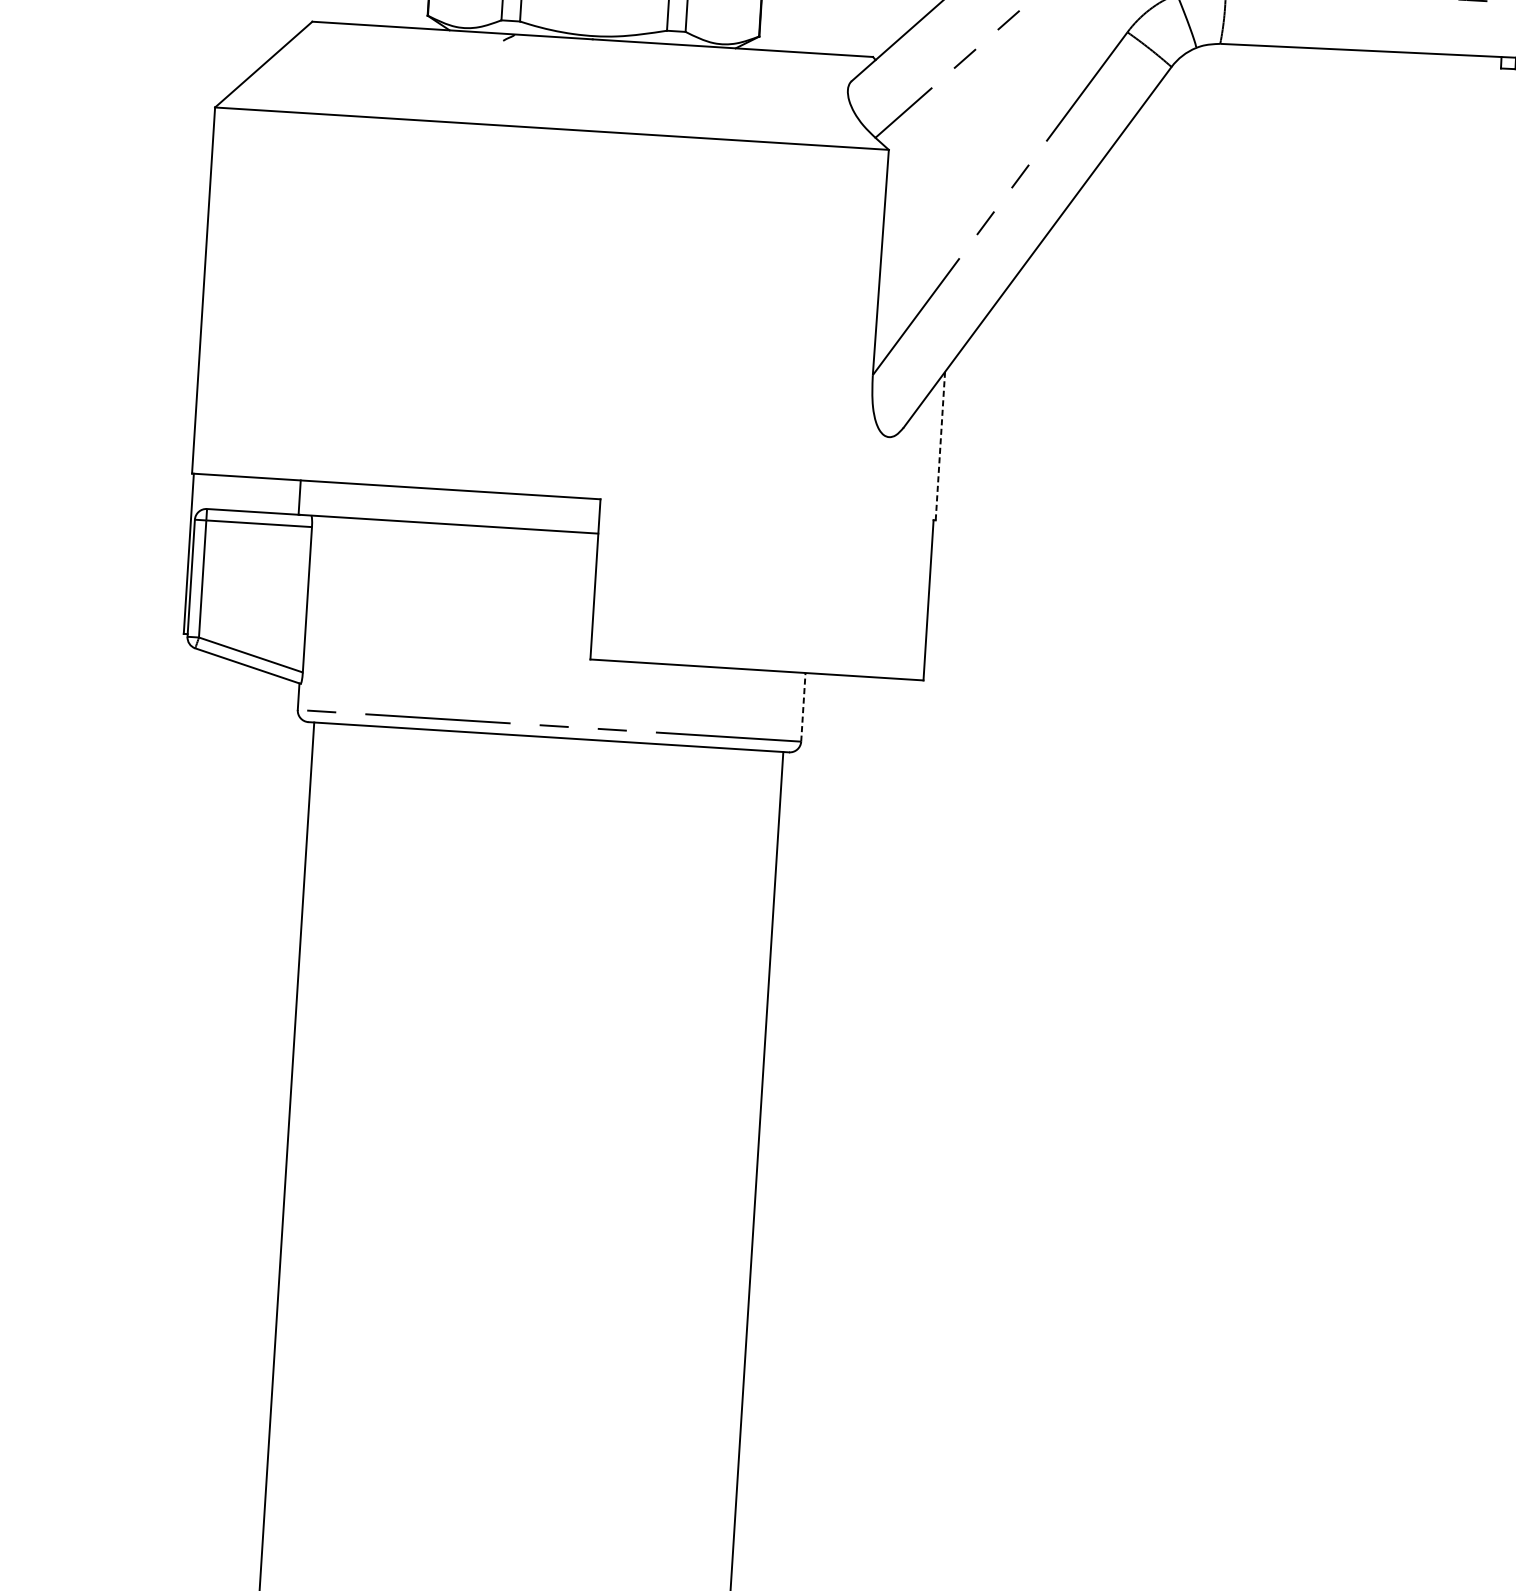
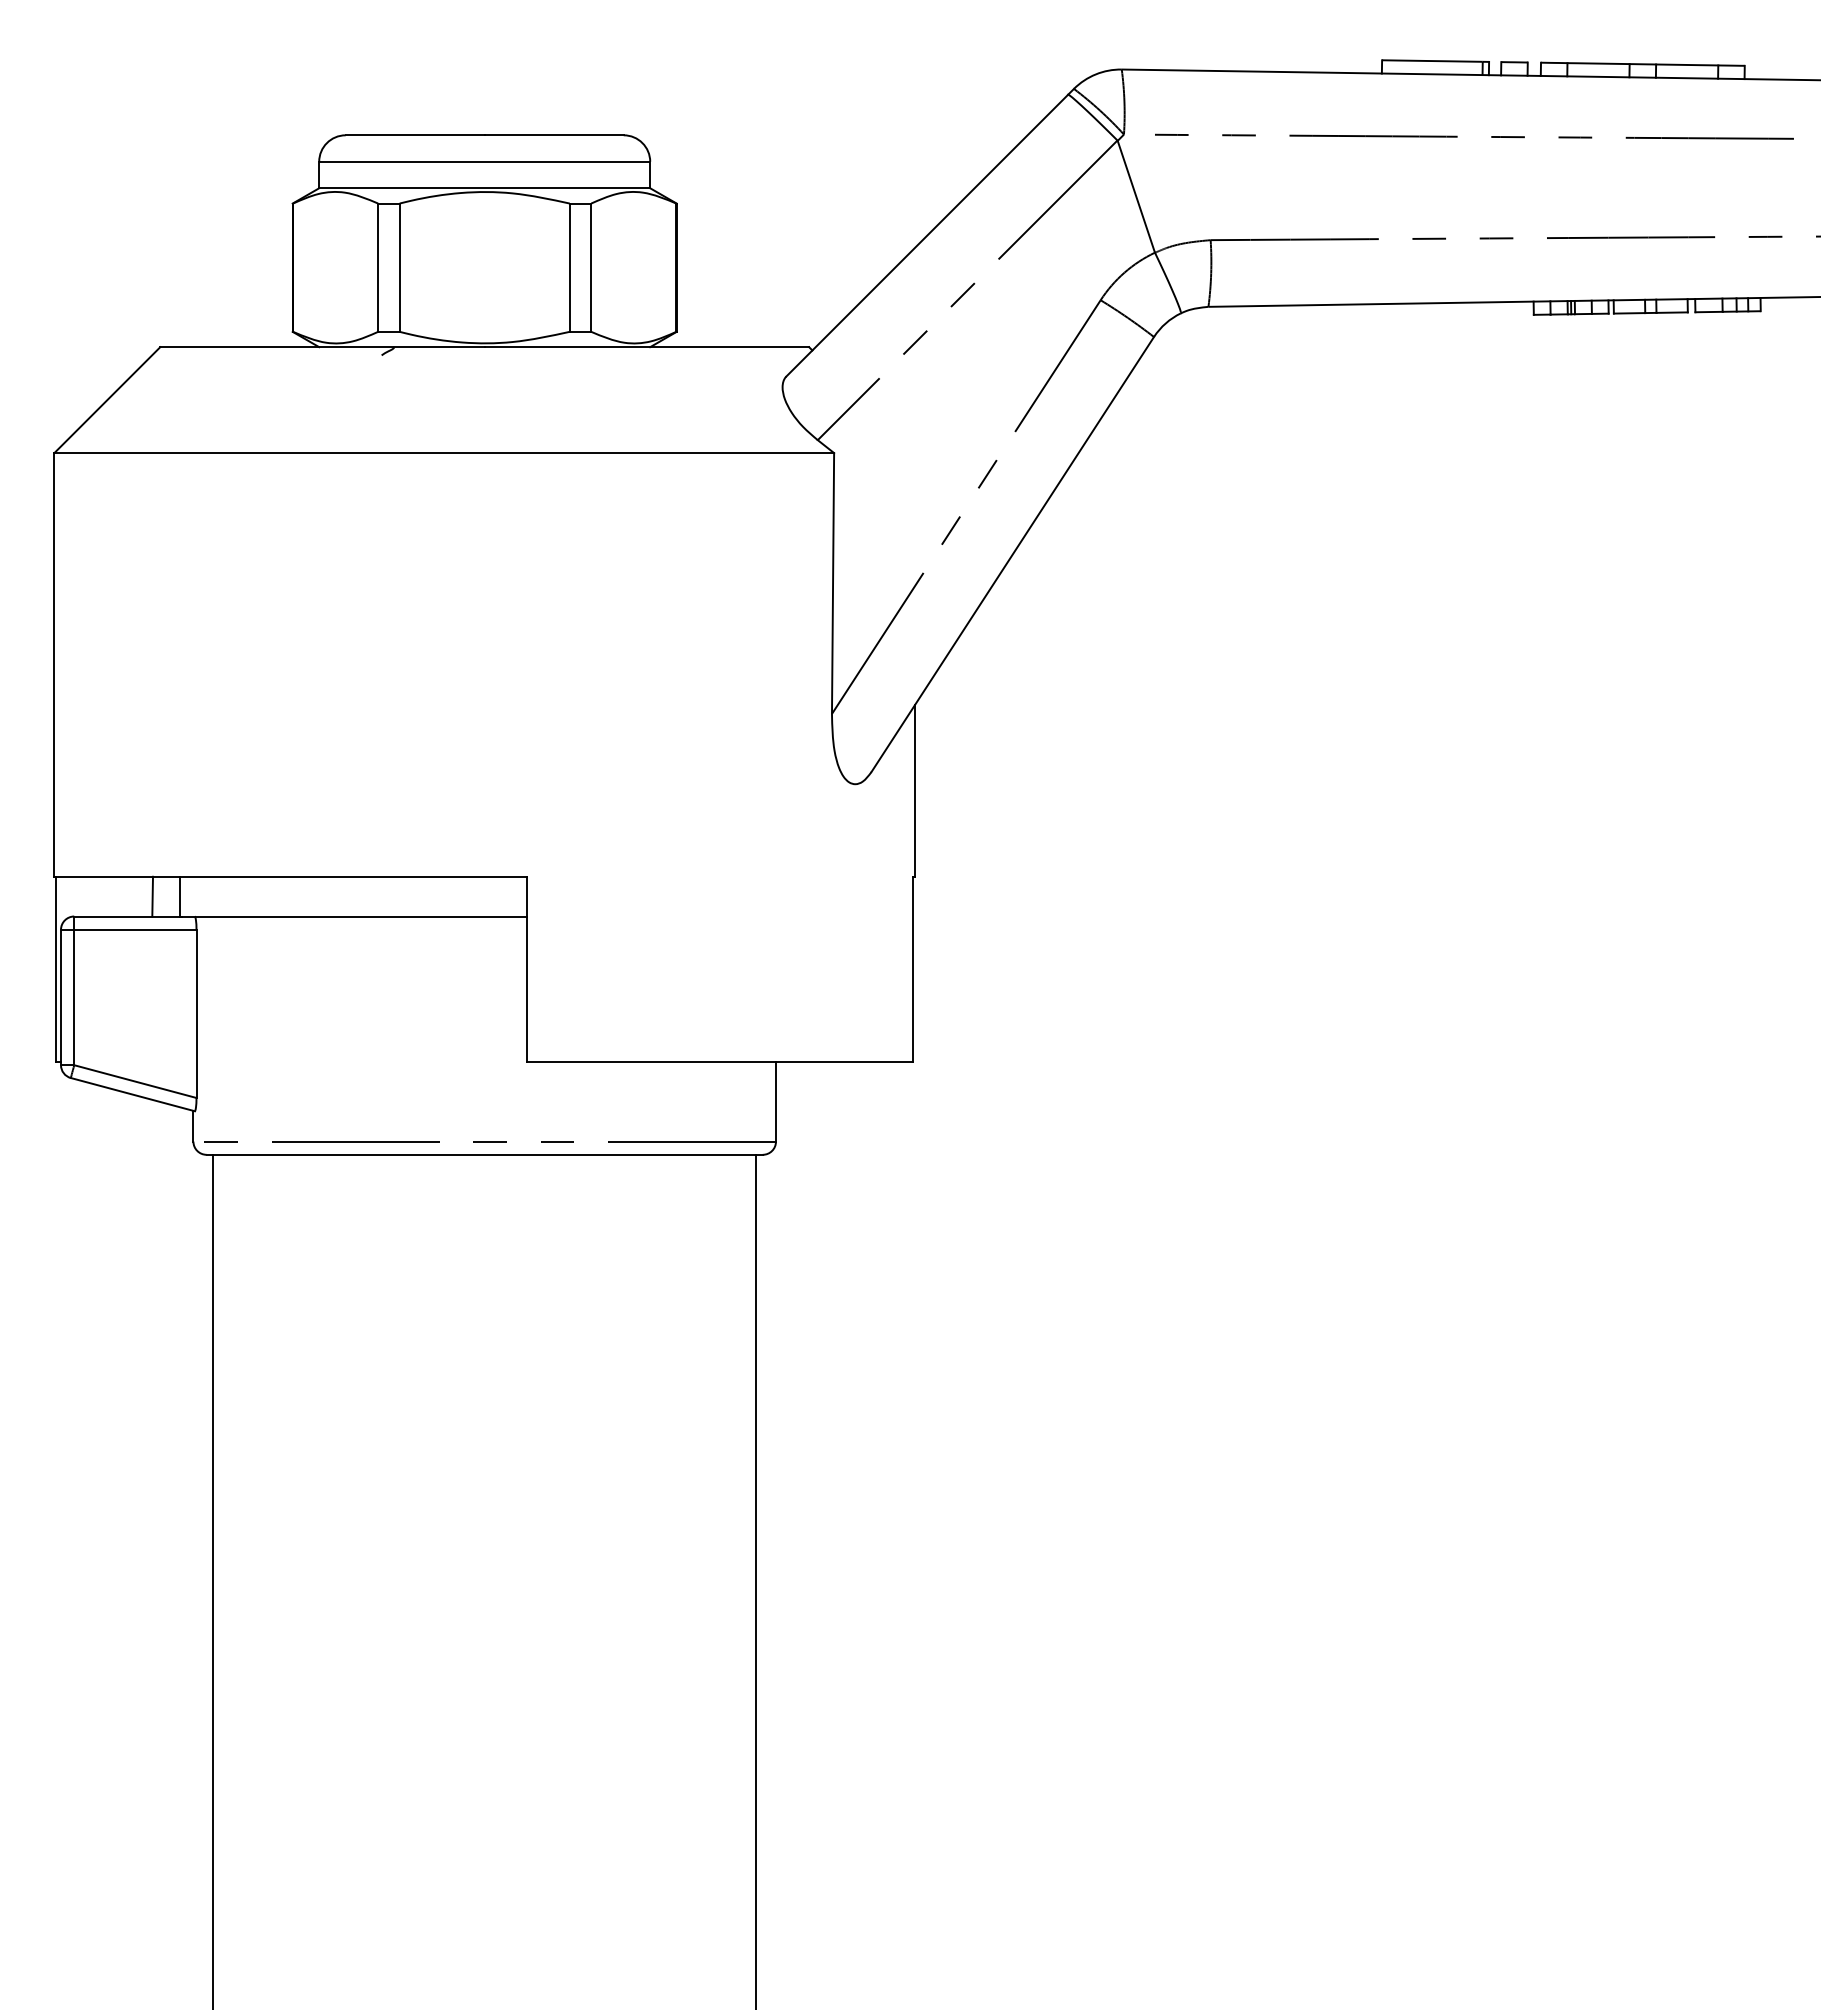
line: (940, 445) -> (915, 790), dashed -> solid
line: (275, 495) -> (152, 896), added
line: (803, 707) -> (776, 1101), dashed -> solid

